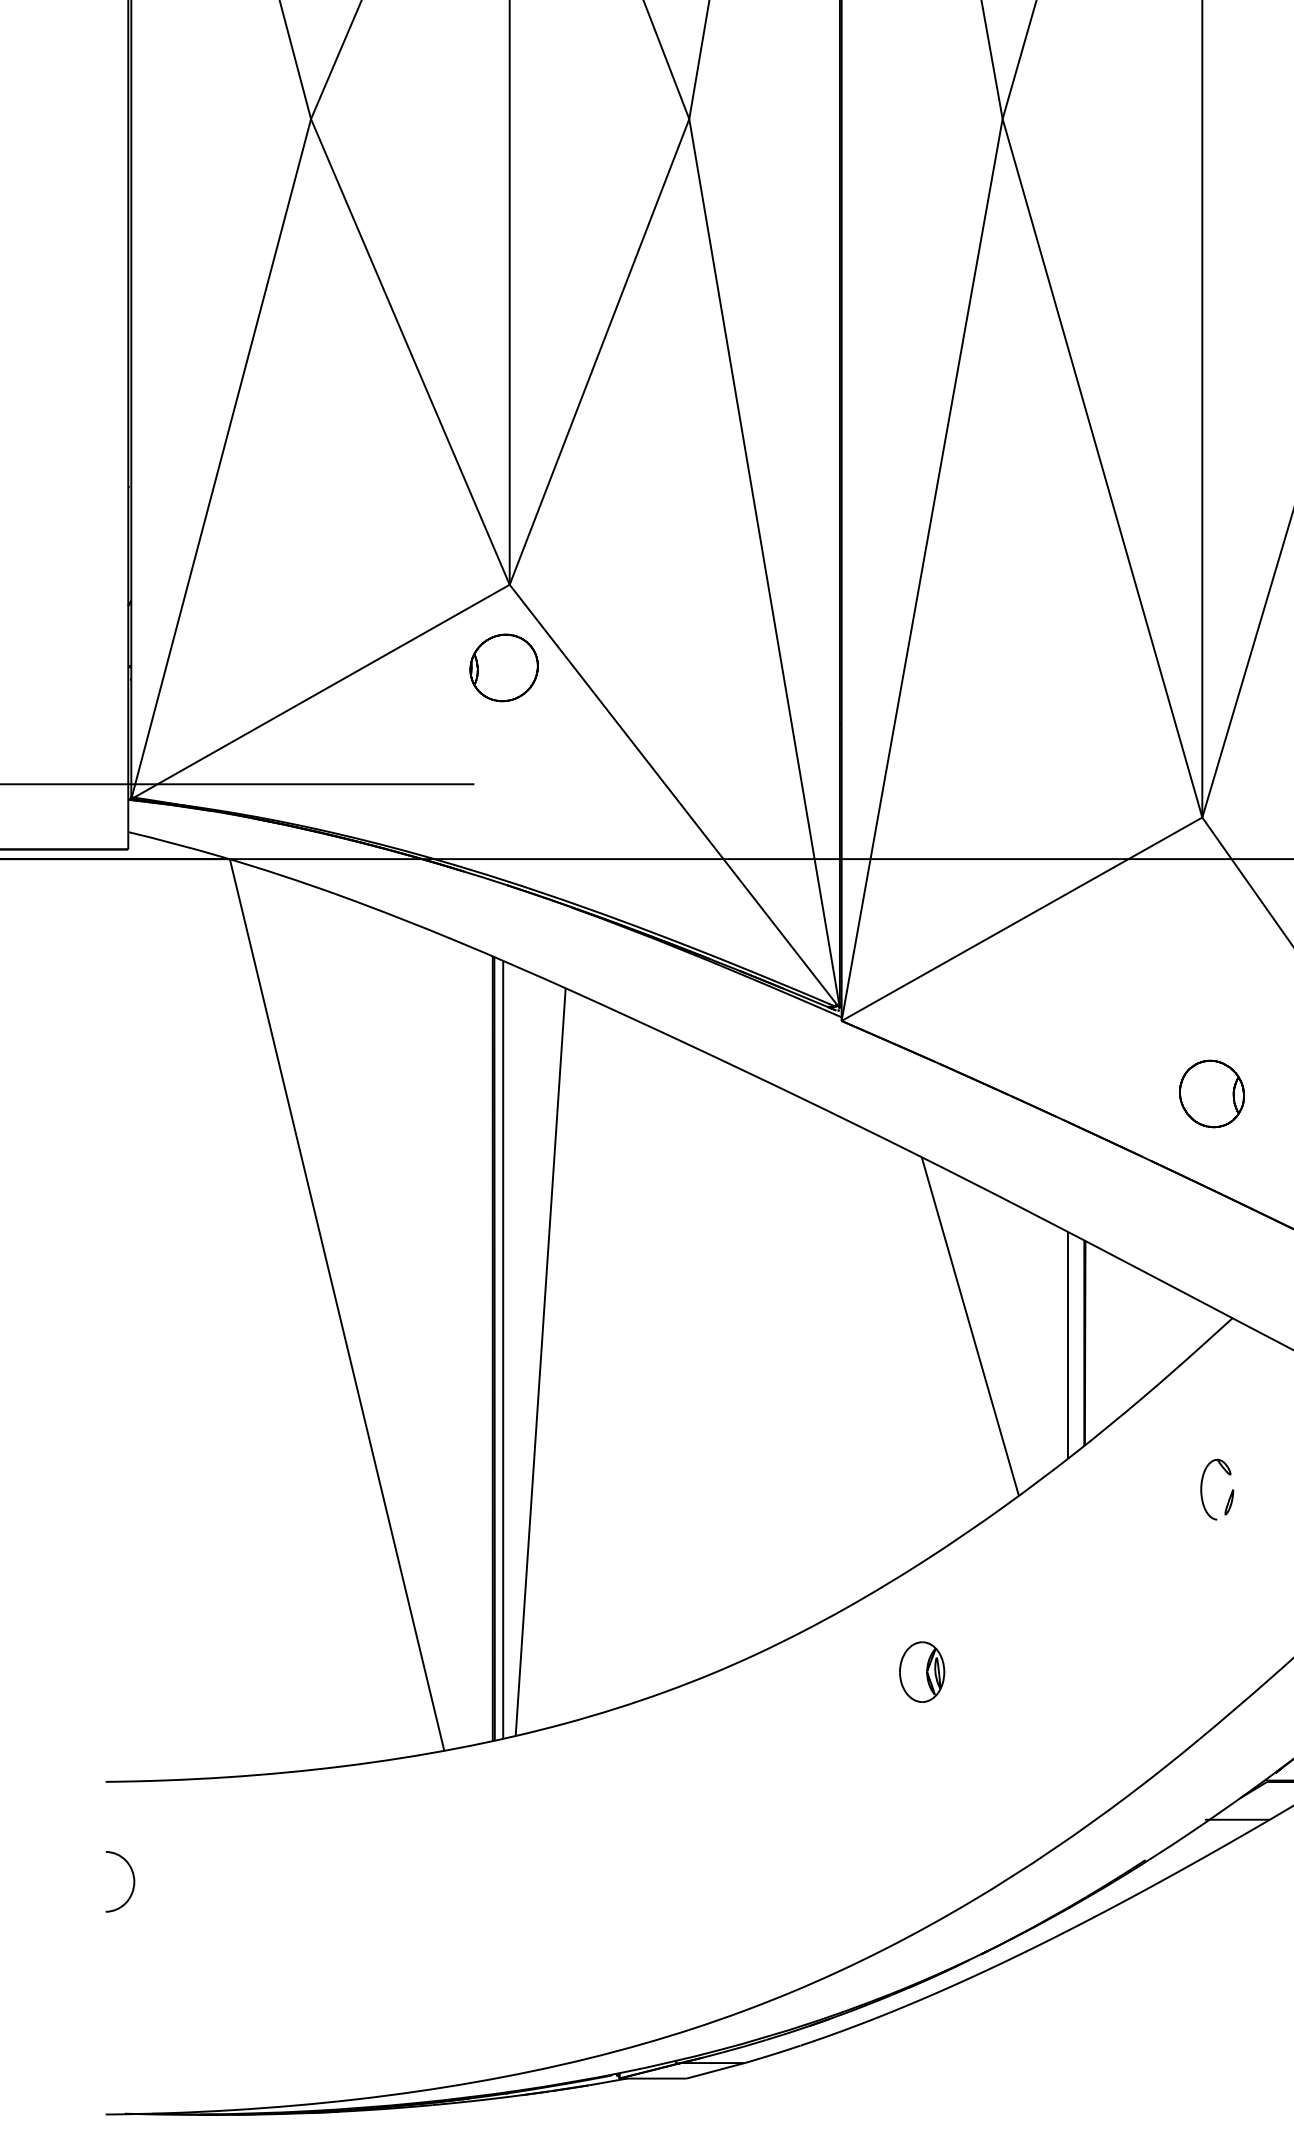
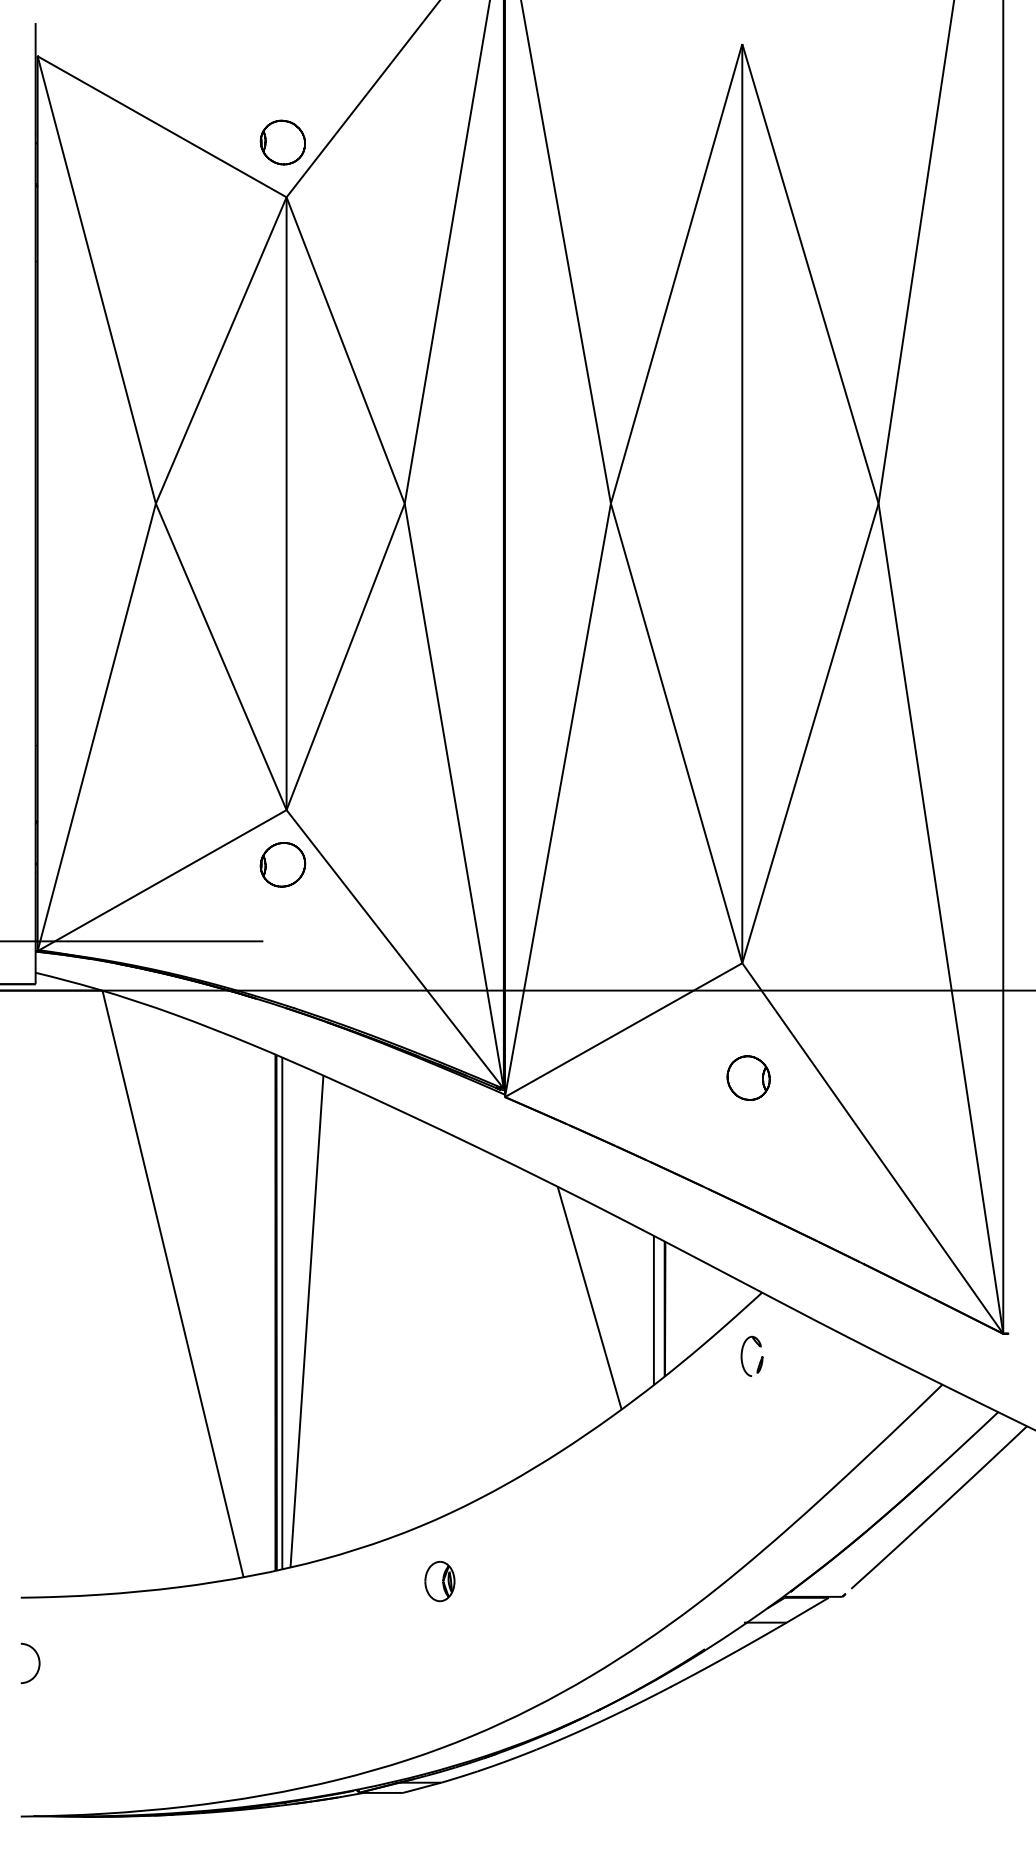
part: (1211, 1093) -> (748, 1077), moved
part: (1202, 1488) -> (742, 1355), moved
part: (921, 1672) -> (439, 1581), moved

